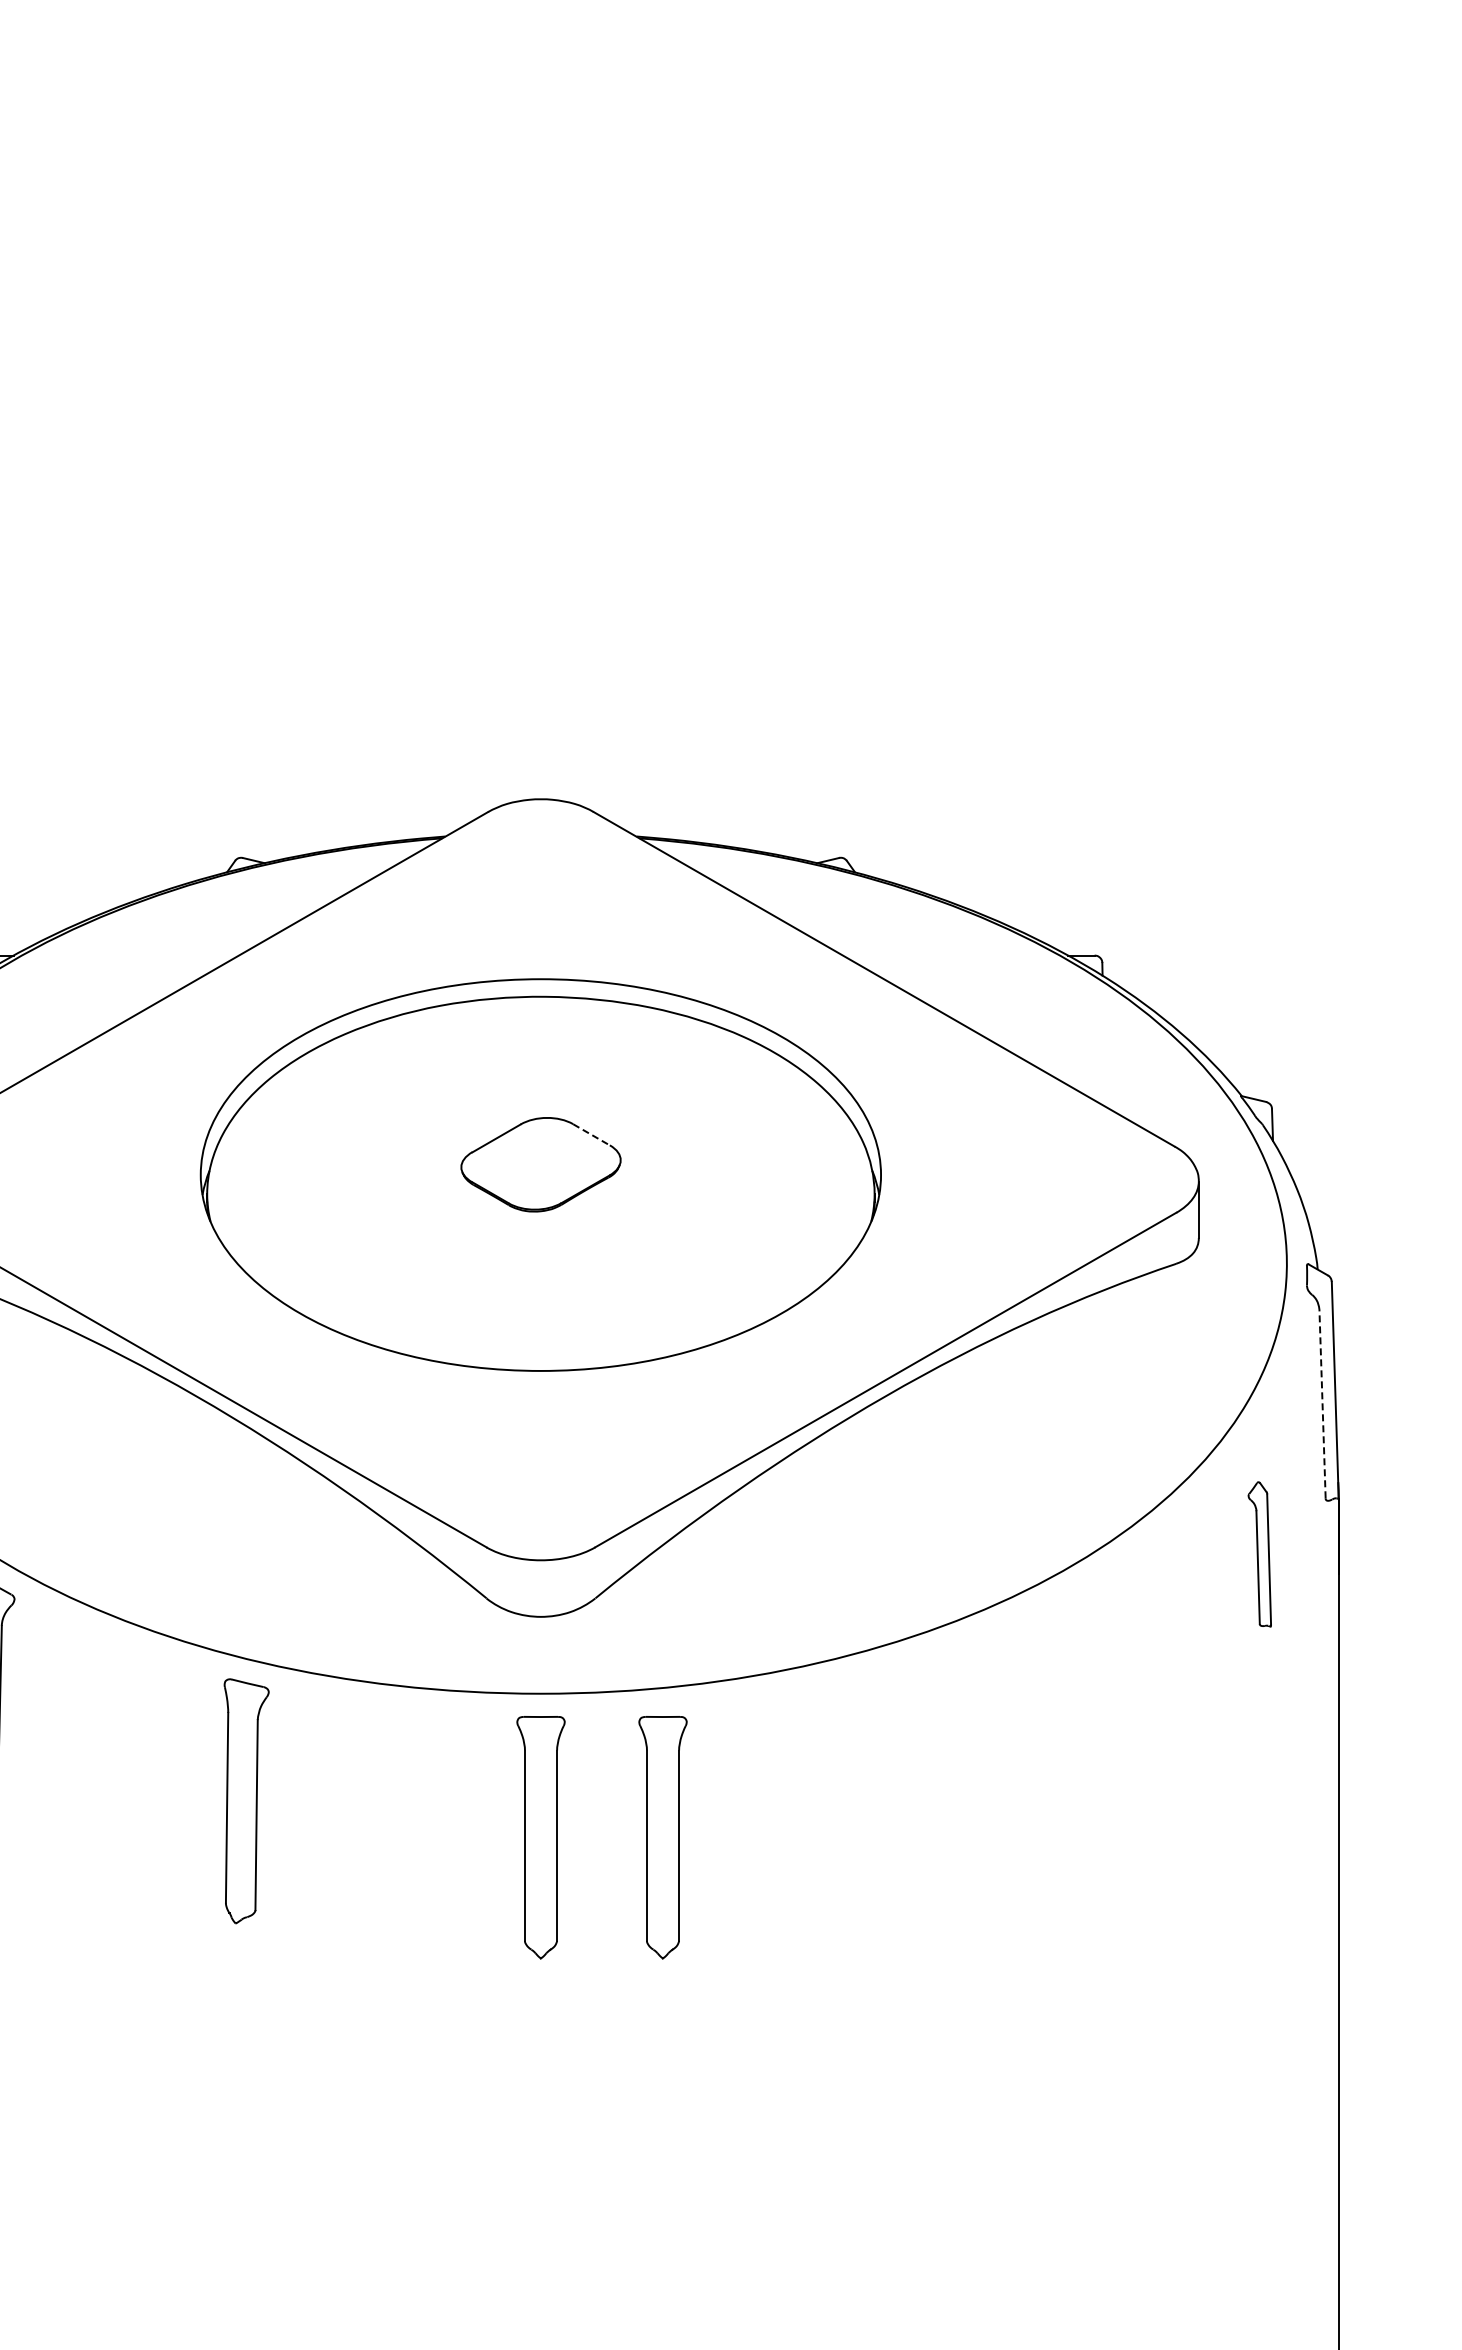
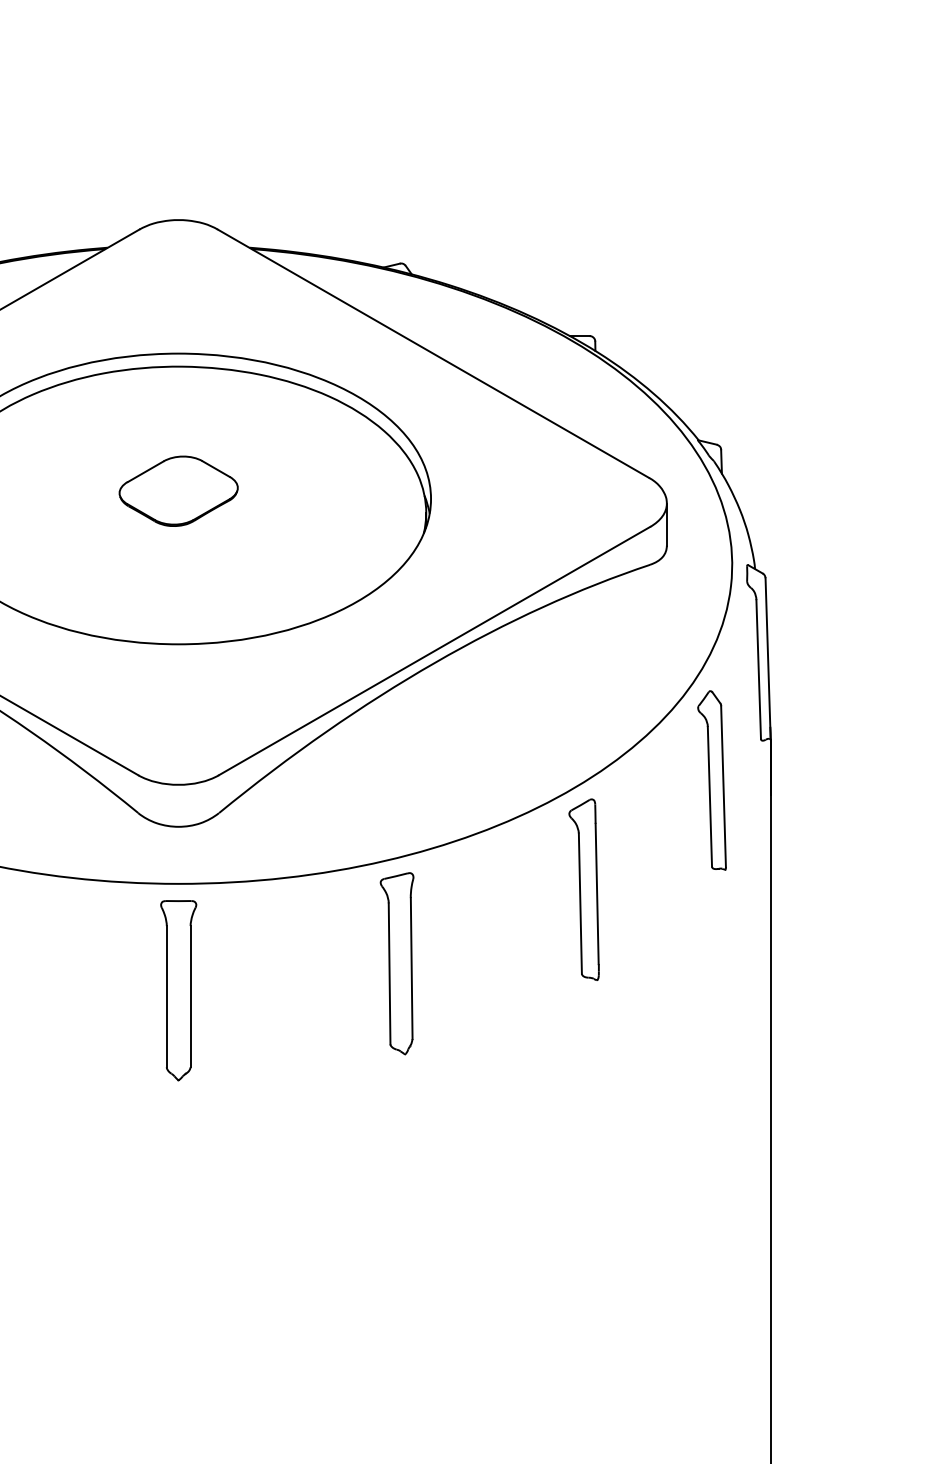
line: (591, 1135) -> (216, 469), dashed -> solid
line: (1322, 1404) -> (758, 669), dashed -> solid
part: (1259, 1554) -> (711, 780), size x1.67
part: (1087, 1701) -> (584, 889), added
part: (835, 1801) -> (397, 963), added
part: (662, 1837) -> (268, 990), removed

